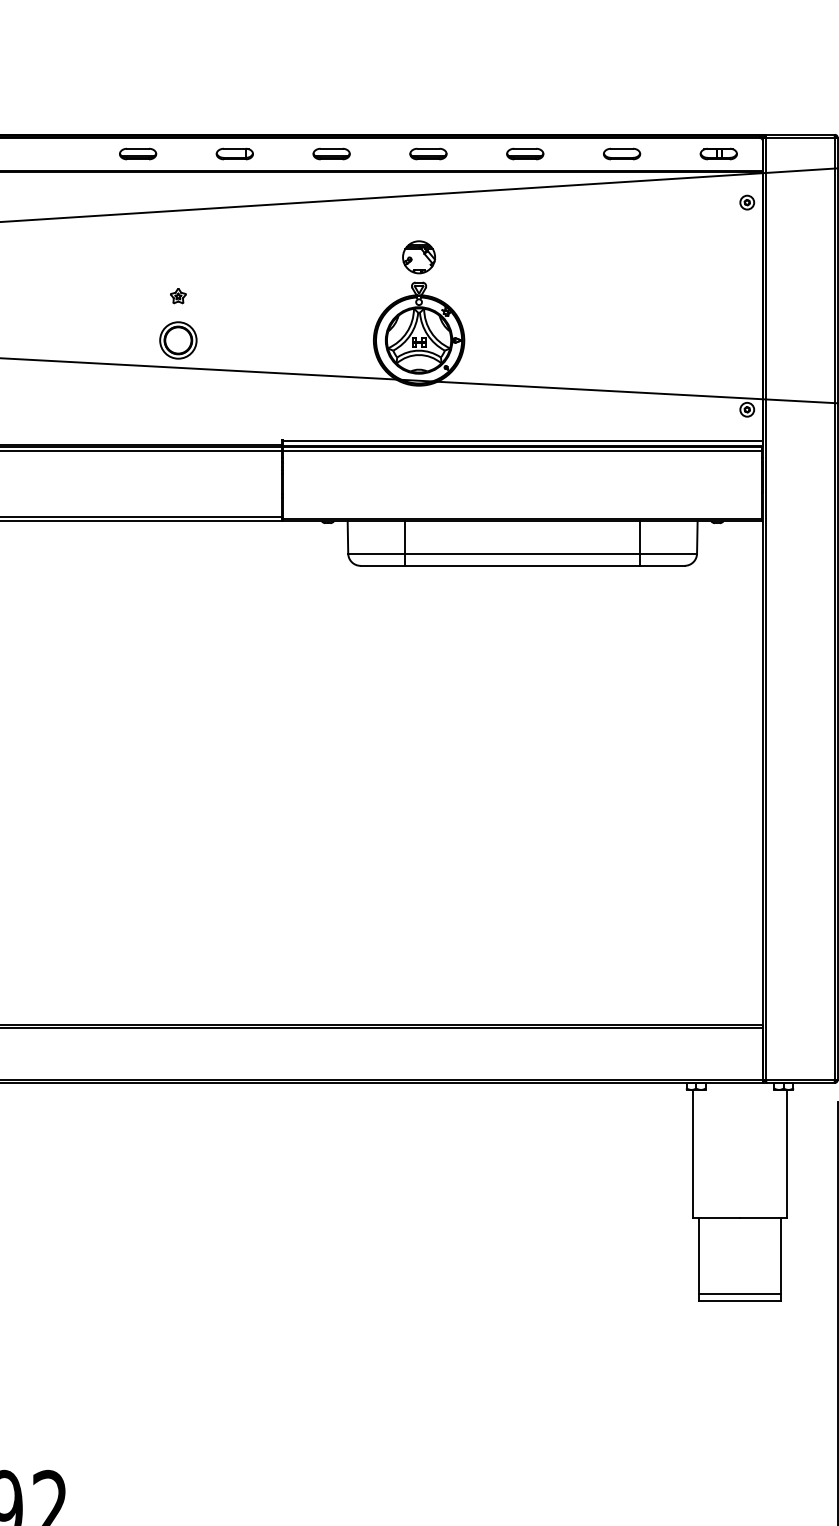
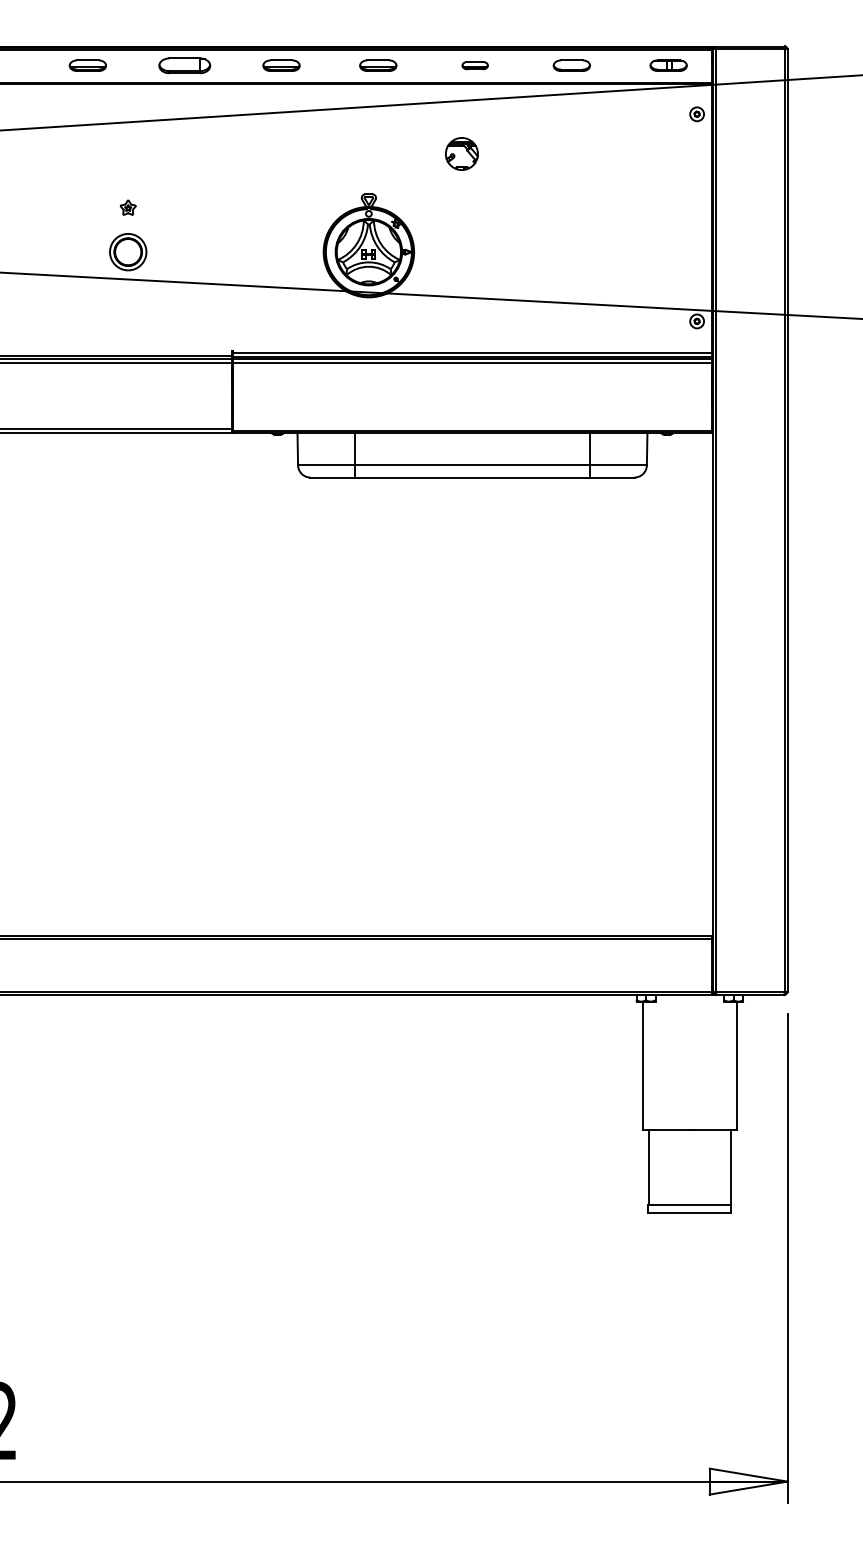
part: (234, 153) -> (184, 65), size x1.4
part: (525, 153) -> (475, 65), size x0.7
part: (418, 256) -> (461, 153), moved

